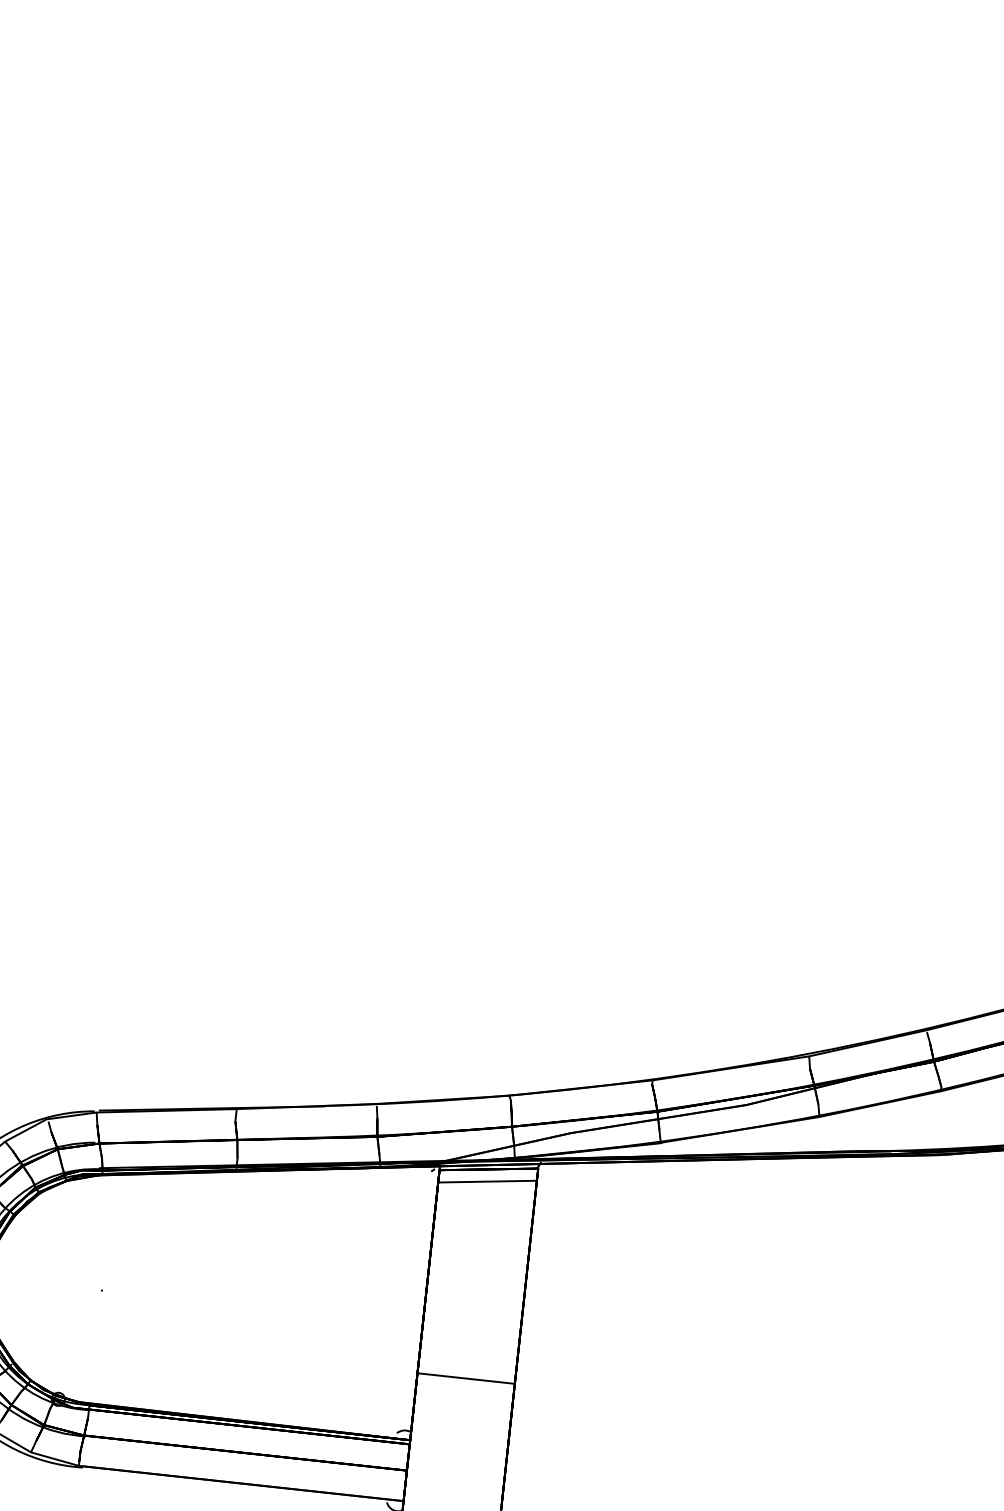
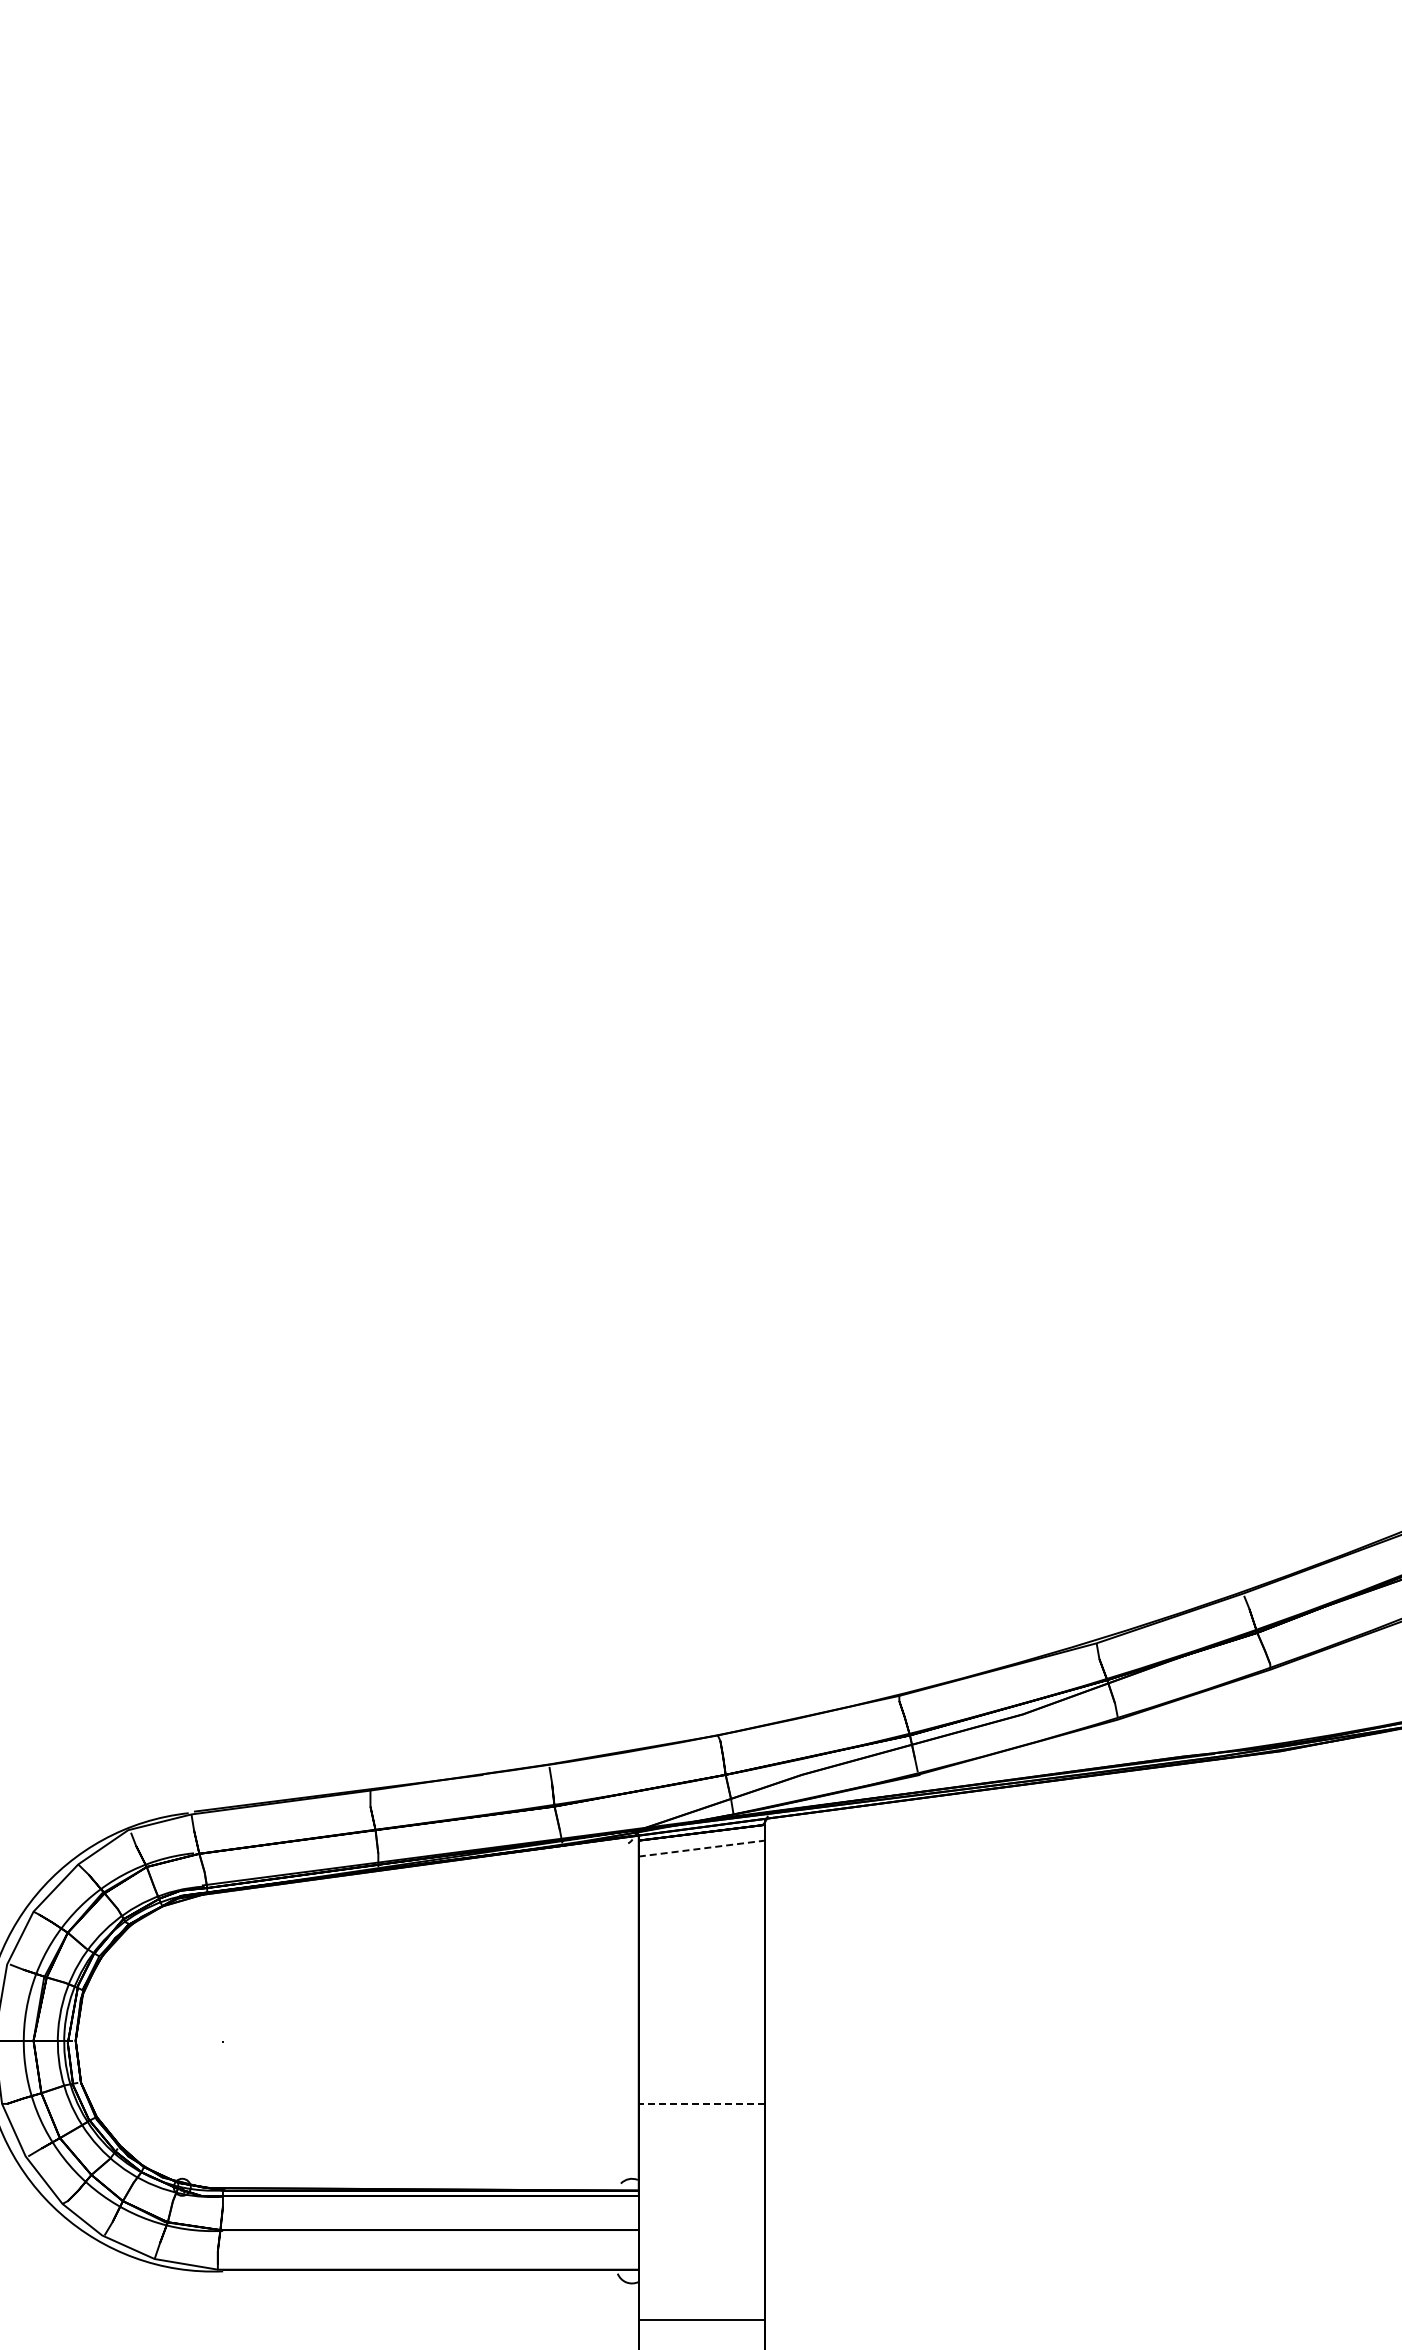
line: (487, 1181) -> (701, 1848), solid -> dashed
line: (465, 1378) -> (701, 2103), solid -> dashed

